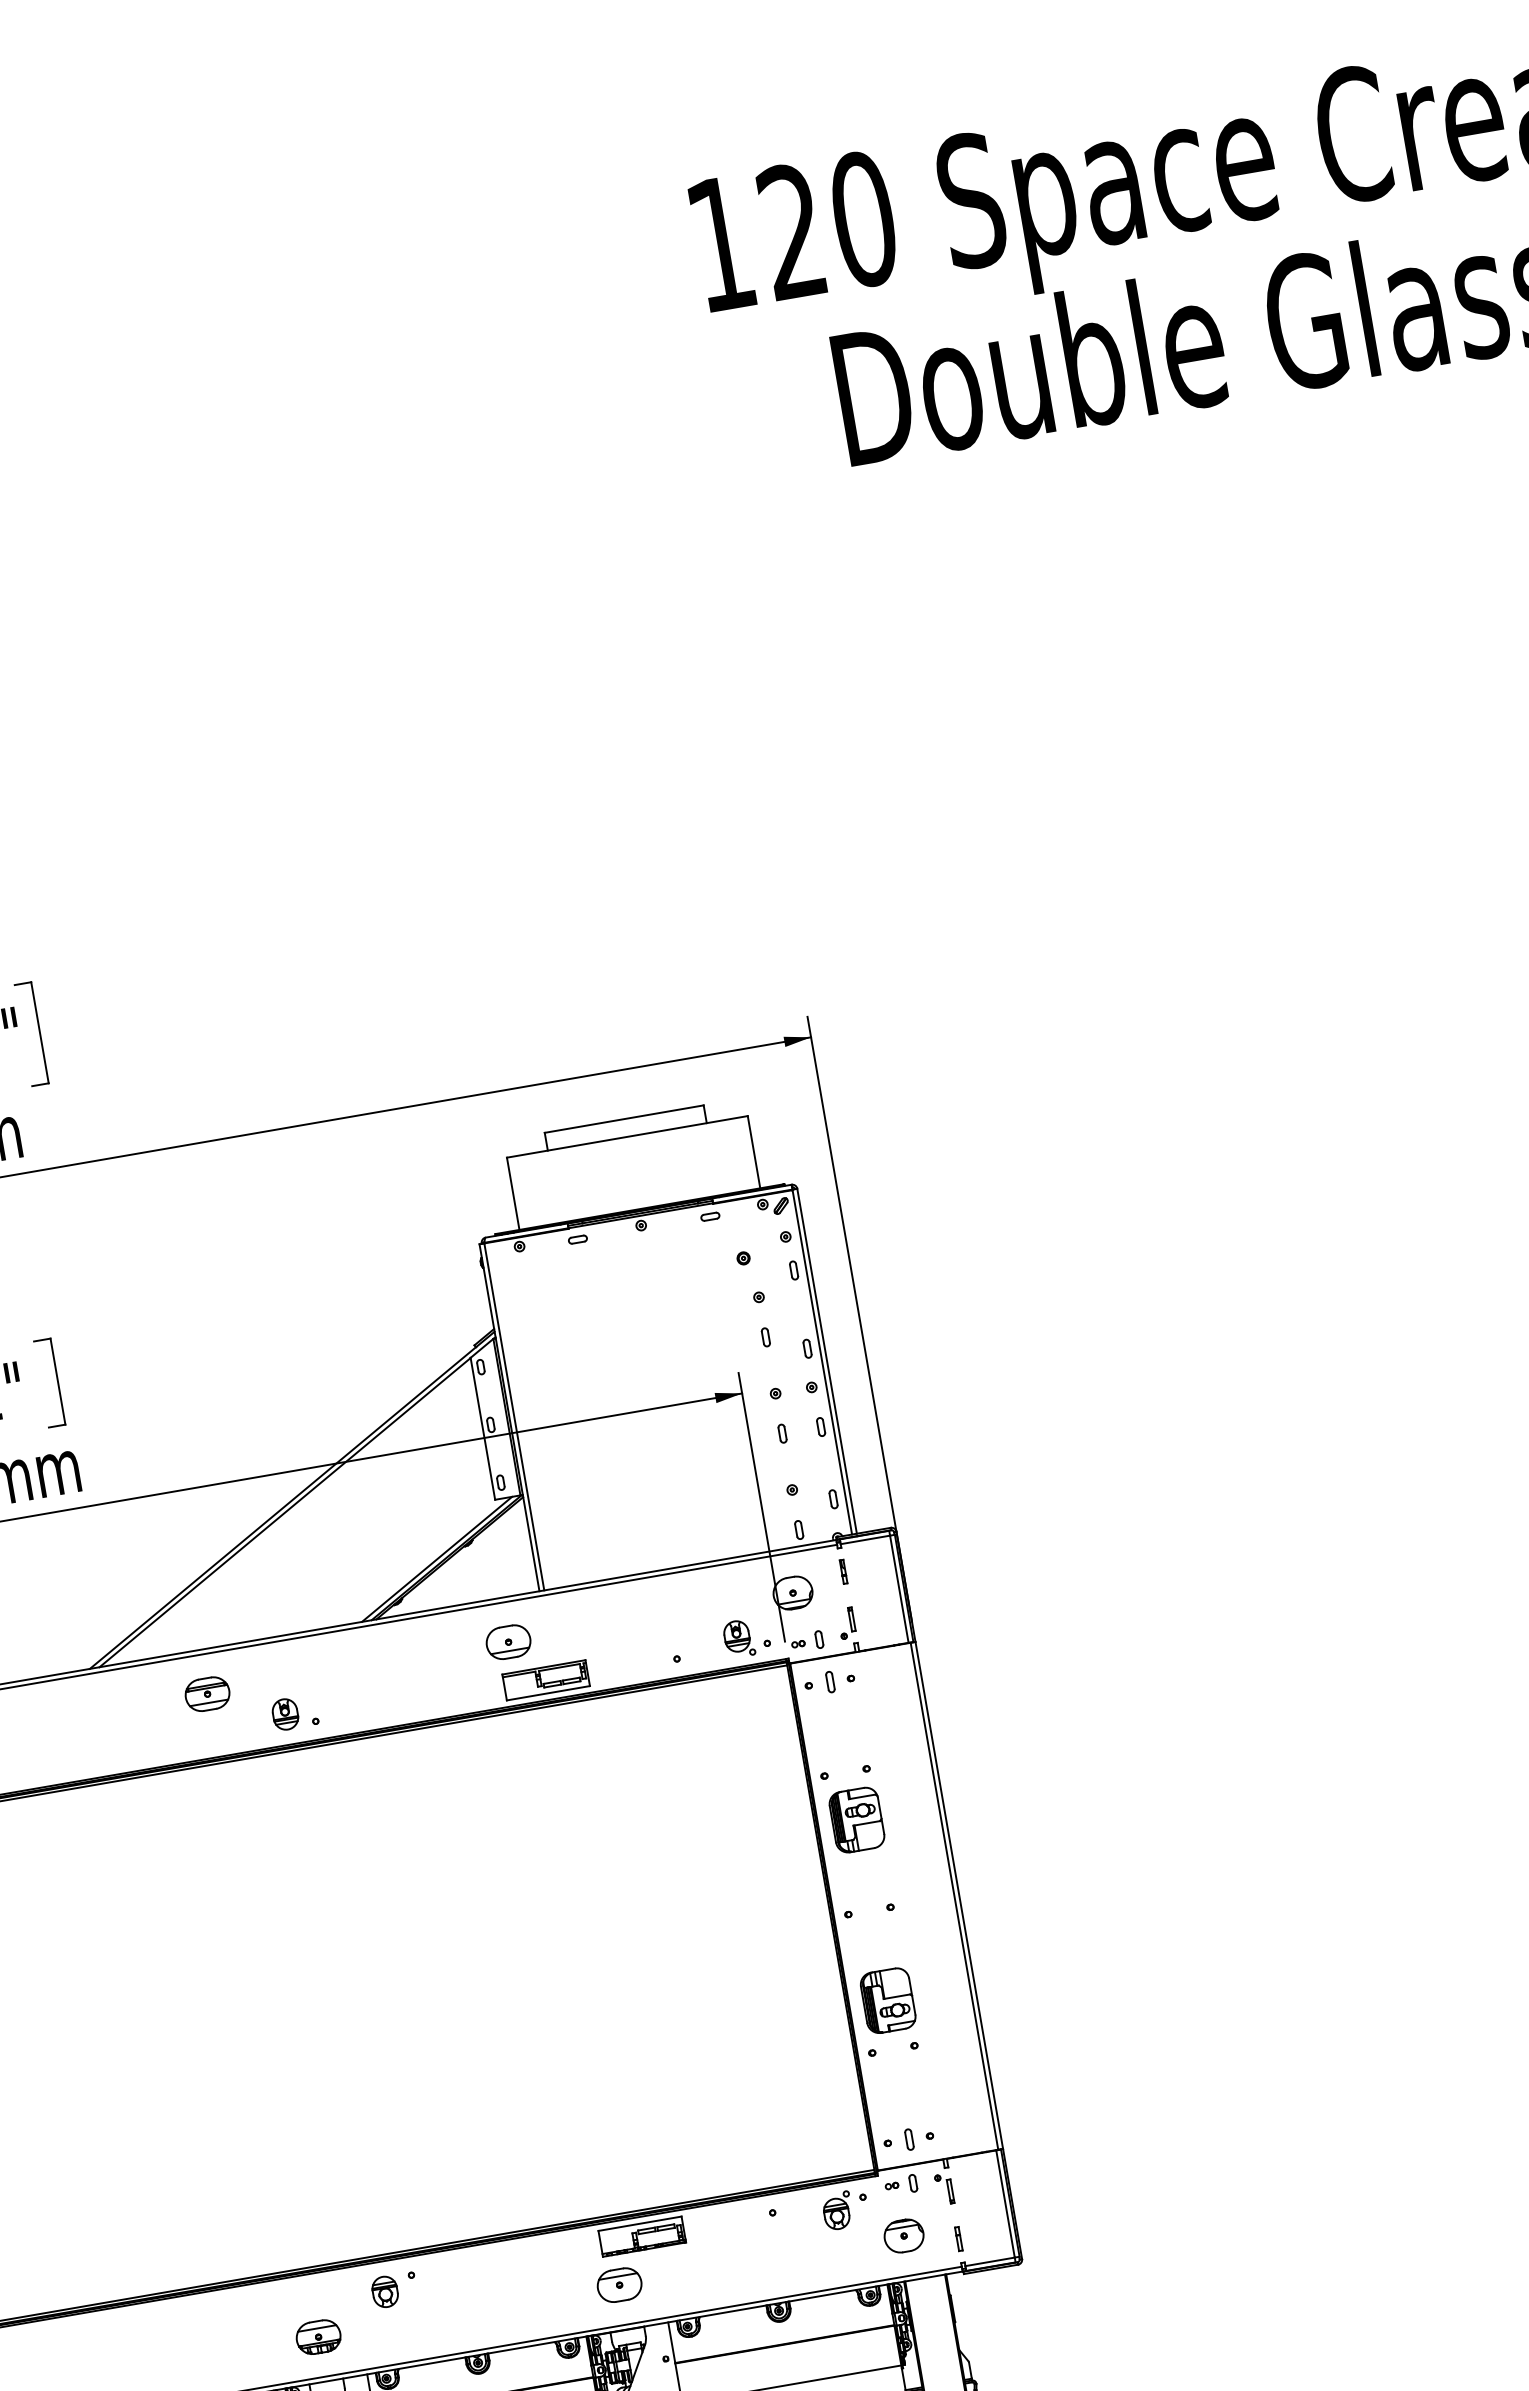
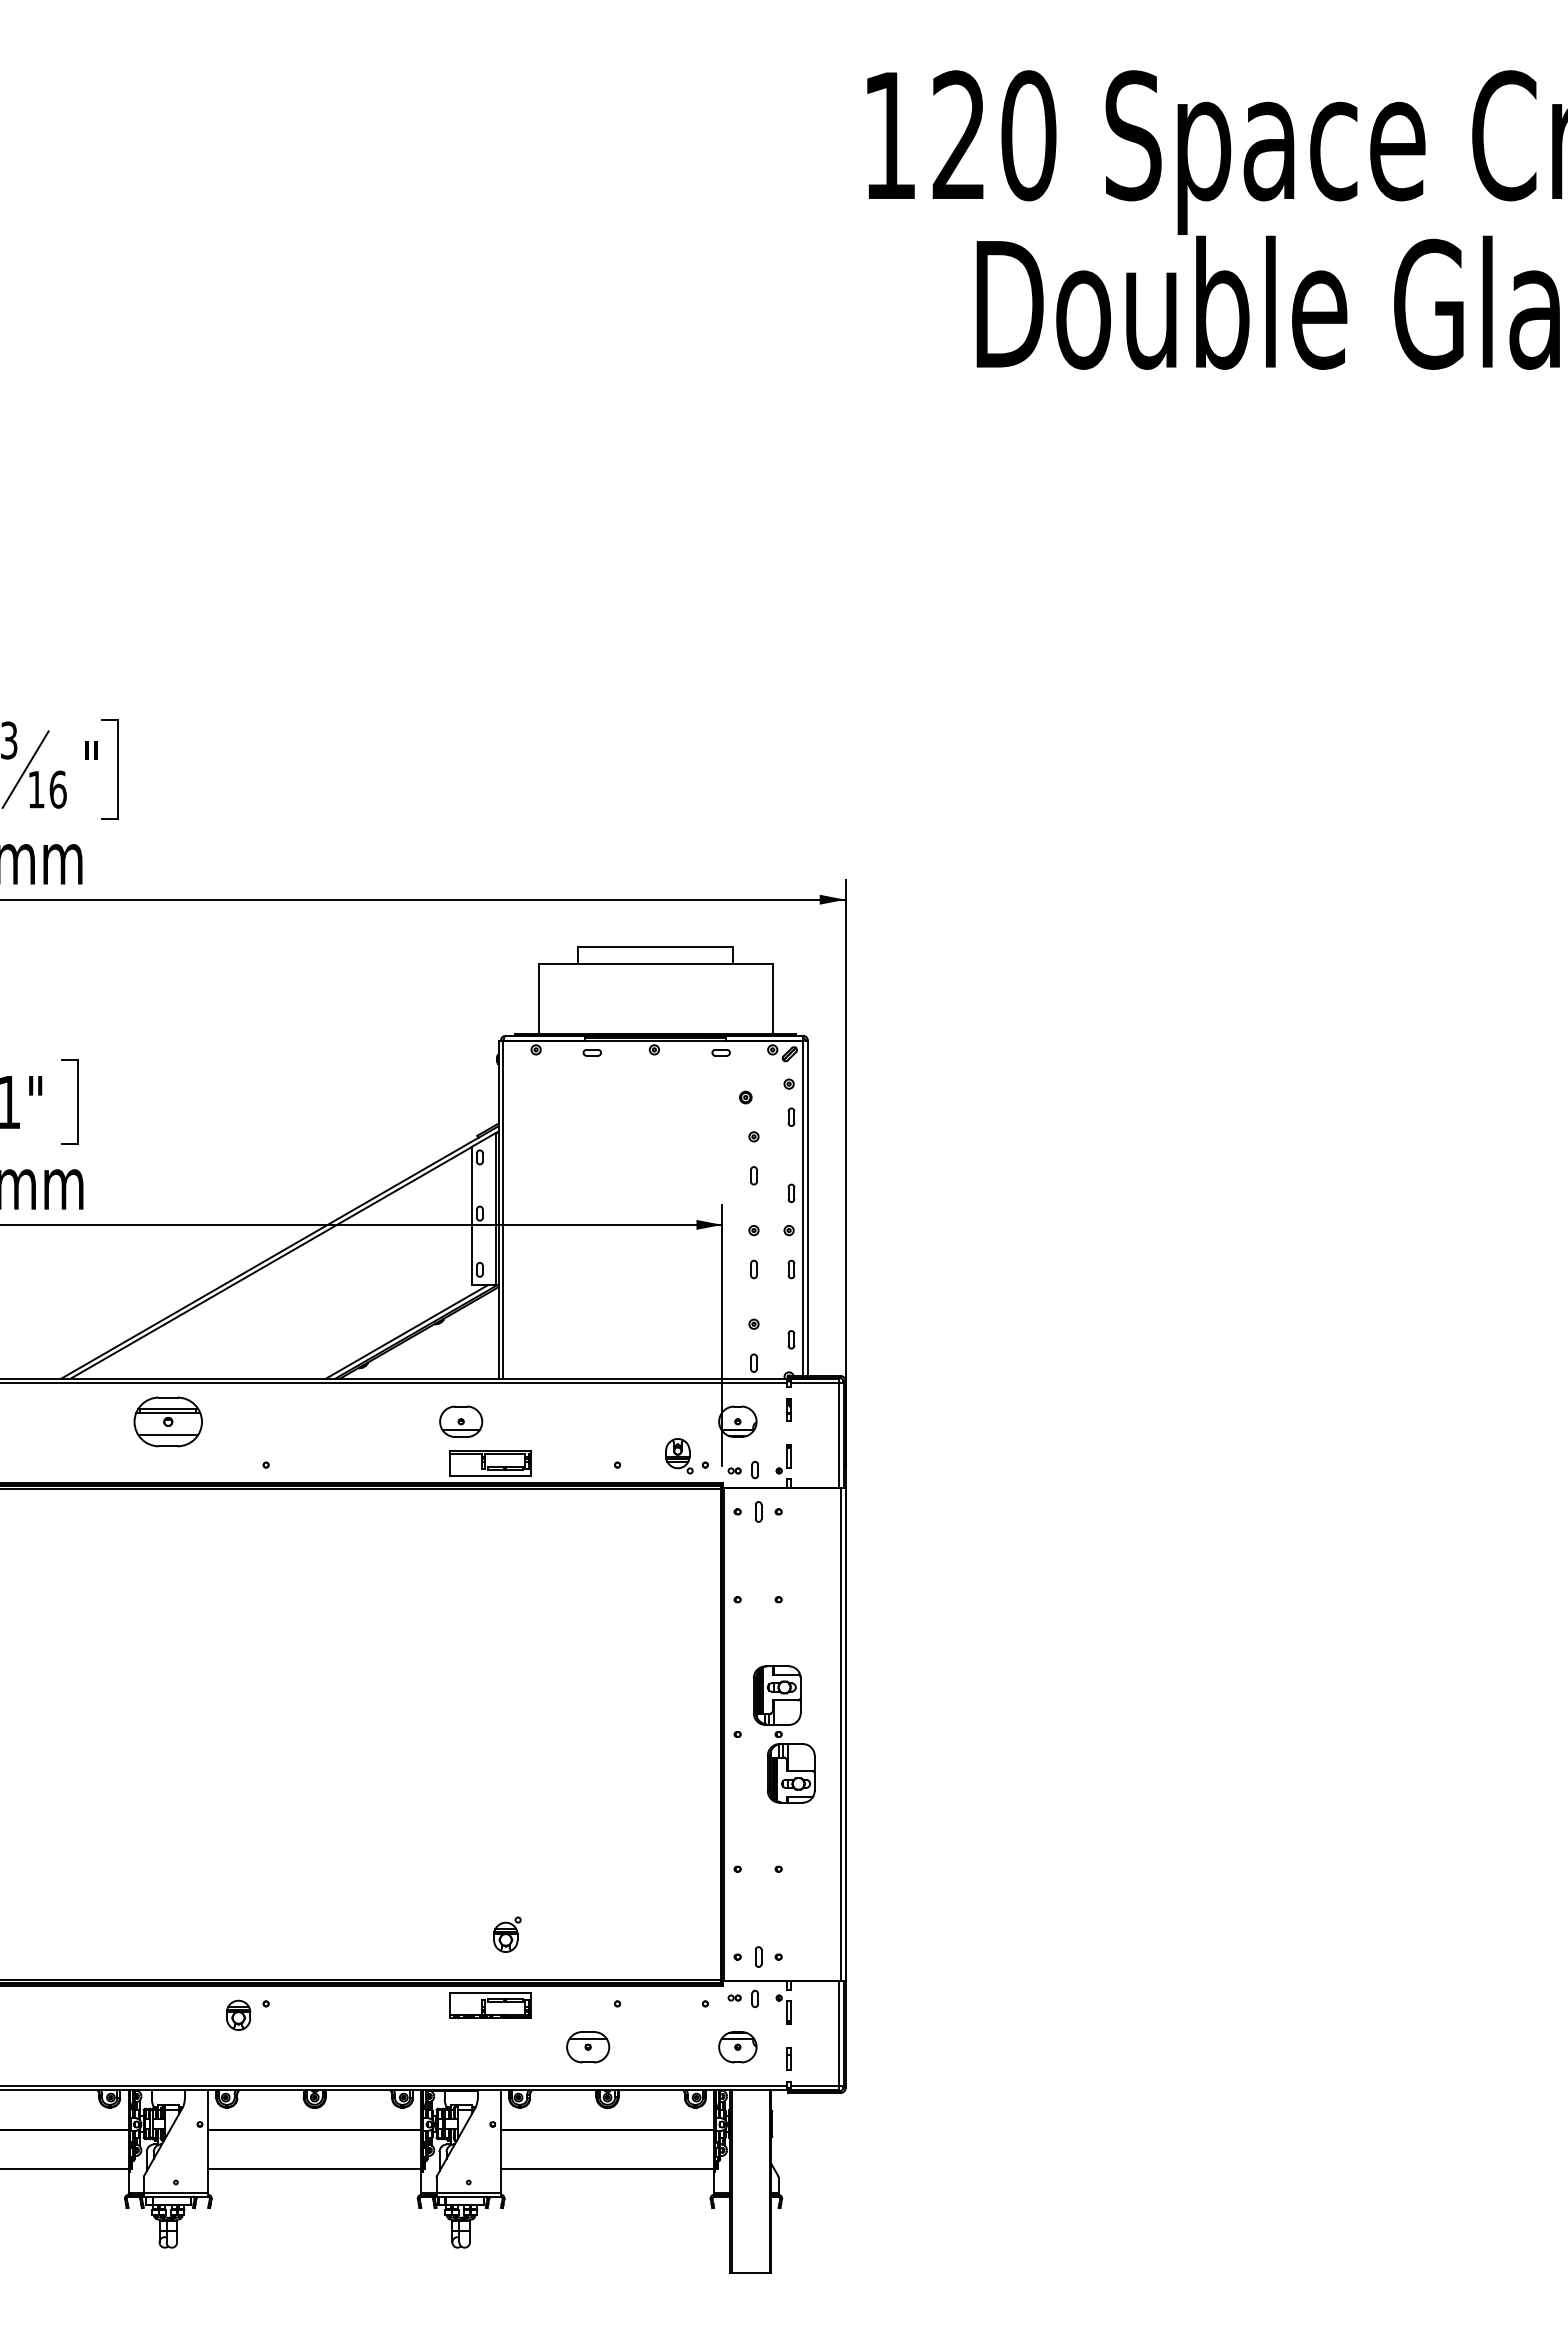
part: (207, 1693) -> (168, 1421), size x1.6
part: (285, 1714) -> (238, 1453), removed
part: (857, 1819) -> (777, 1695), moved
part: (888, 2000) -> (791, 1773), moved
part: (837, 2210) -> (507, 1934), moved
part: (620, 2285) -> (588, 2047), moved
part: (318, 2337) -> (168, 2047), removed

